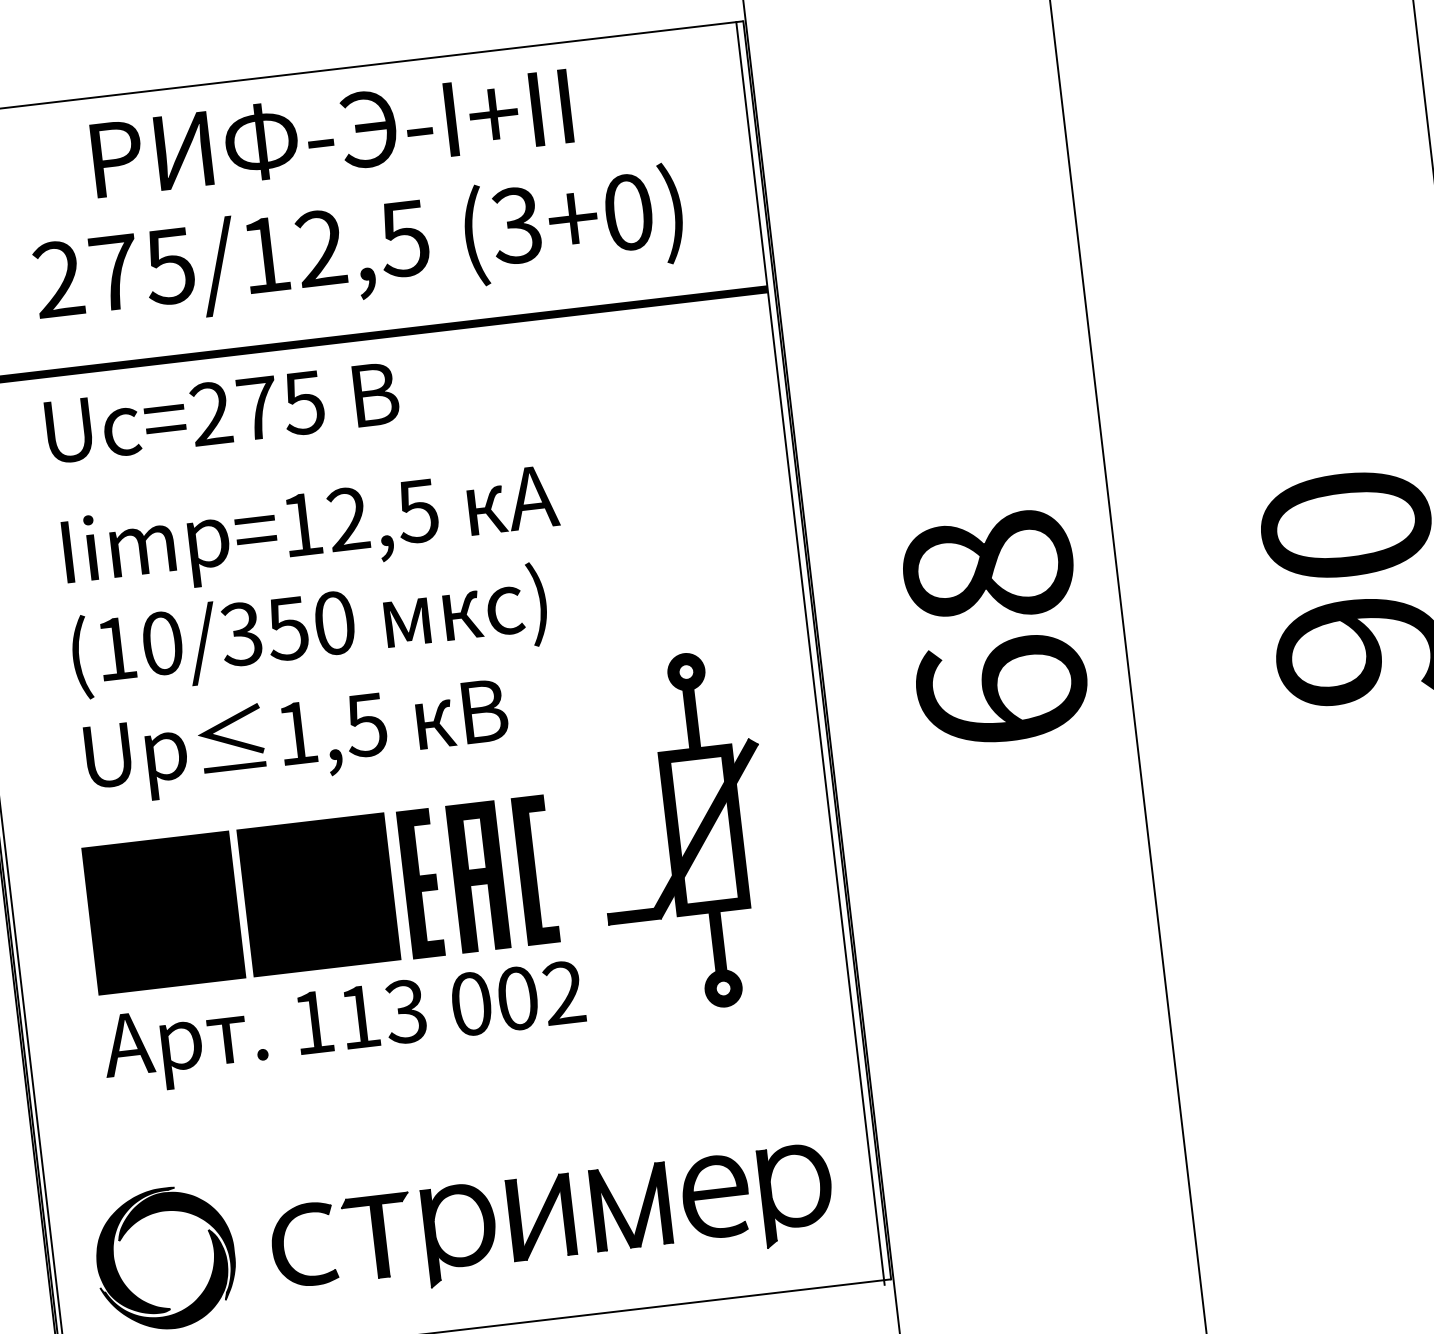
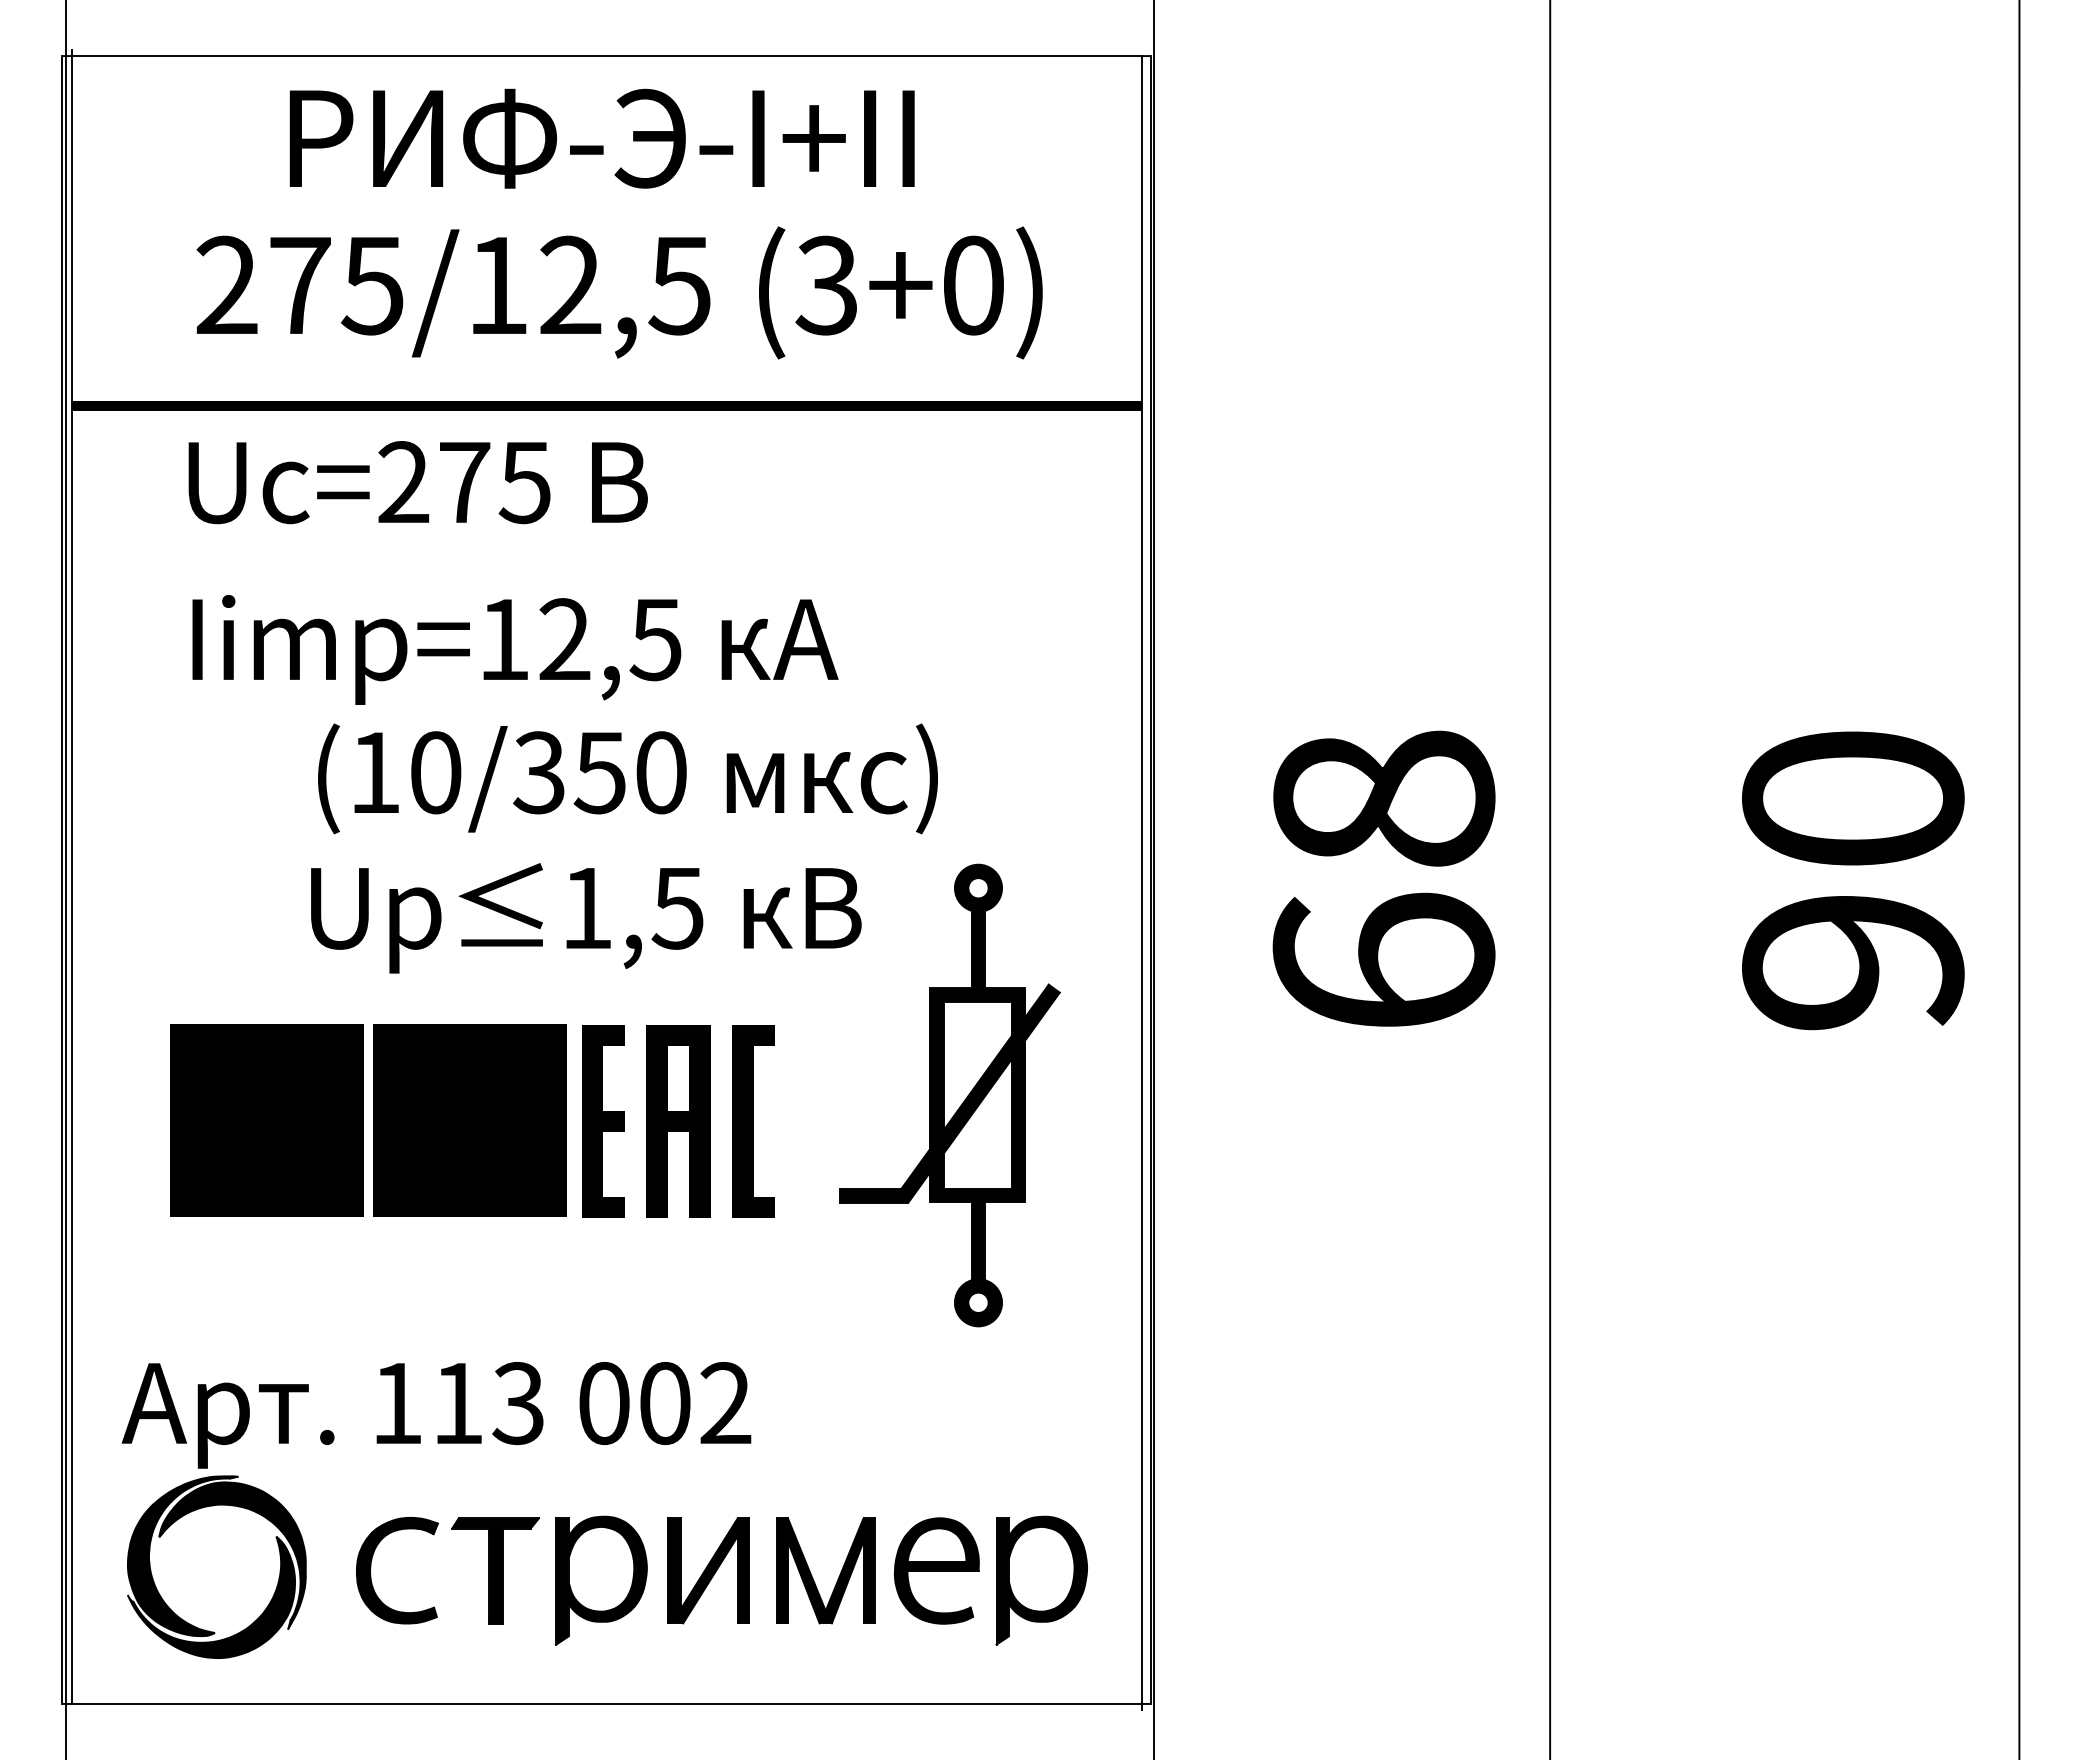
text: (309, 630) -> (627, 778), moved
text: (297, 741) -> (586, 918), moved
text: (344, 1028) -> (436, 1415), moved

